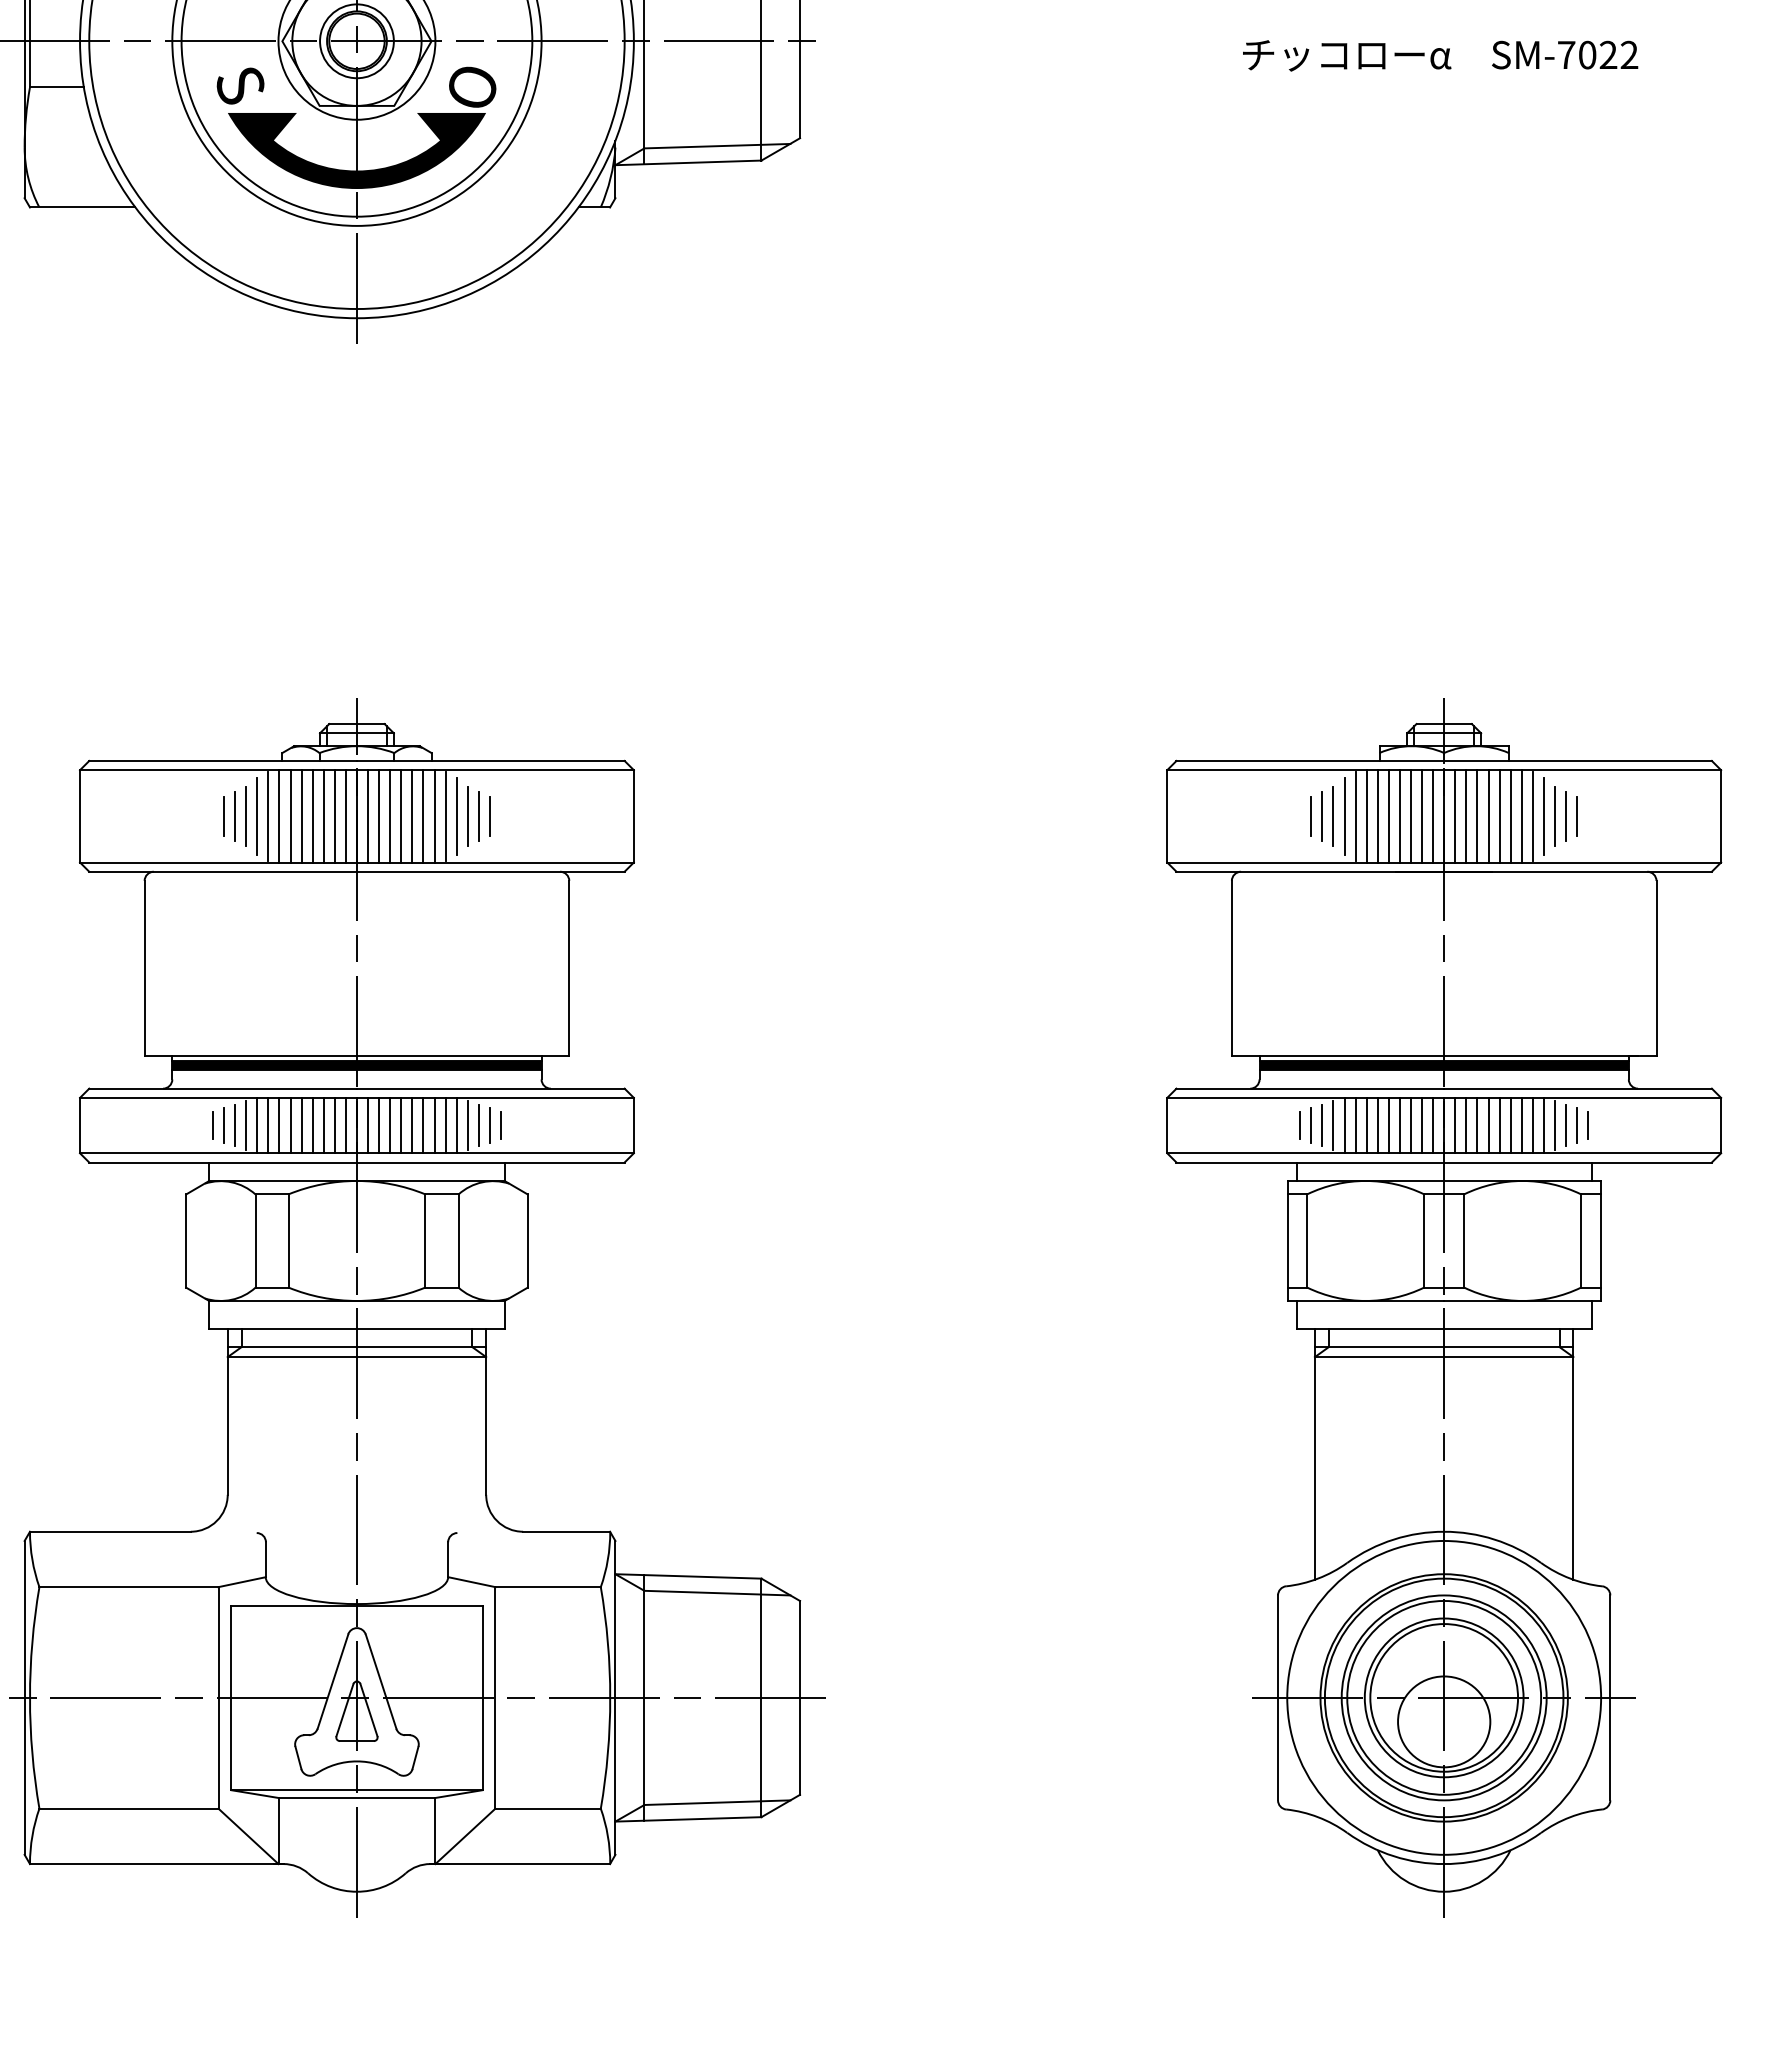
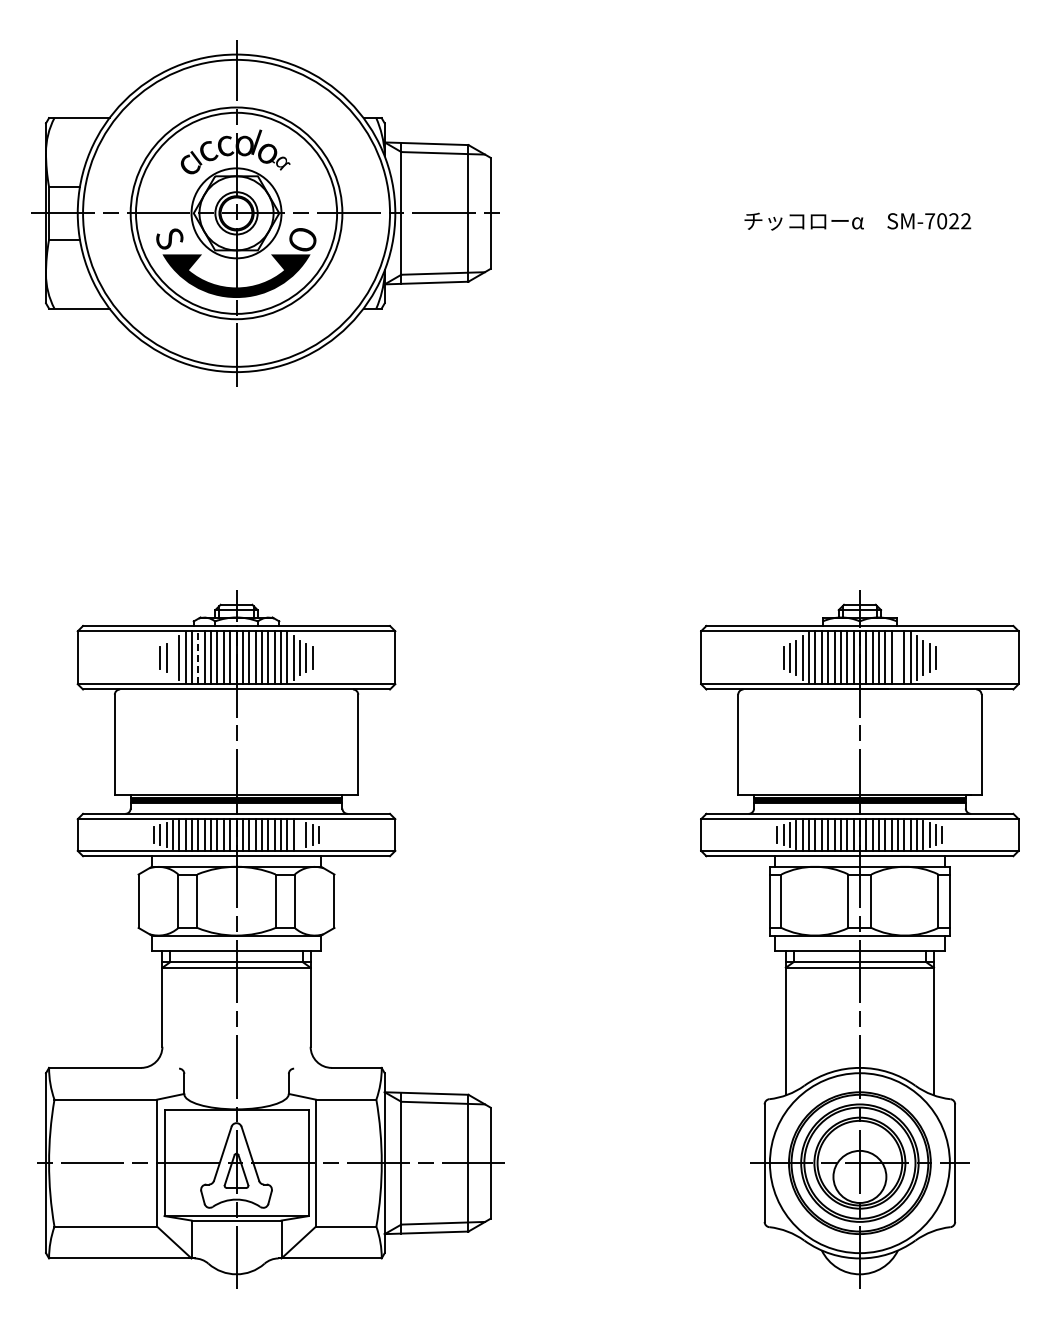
line: (247, 815) -> (173, 657), removed
line: (290, 815) -> (198, 657), solid -> dashed
line: (1511, 815) -> (898, 657), removed
line: (468, 1124) -> (300, 834), removed

